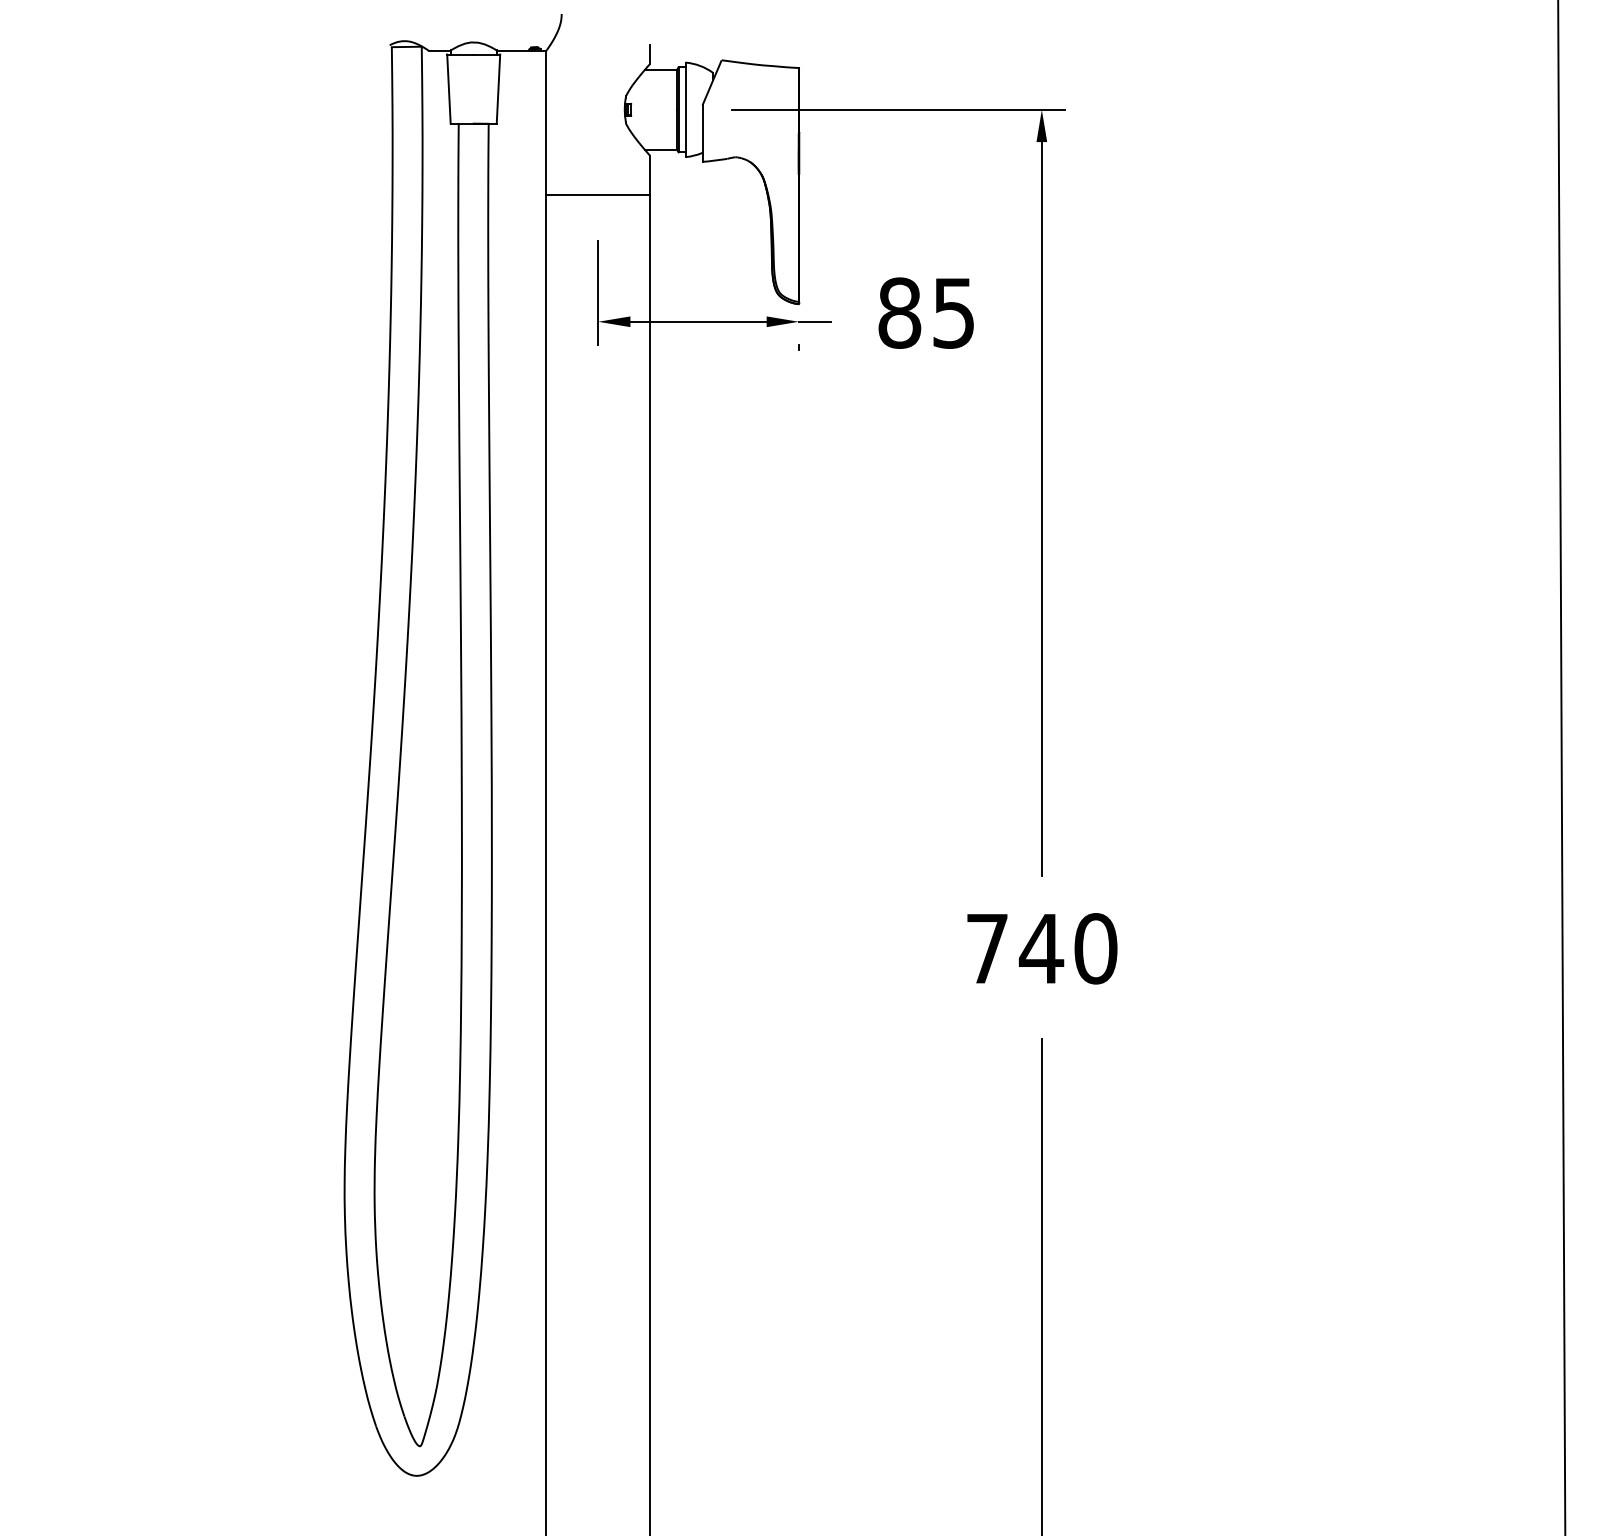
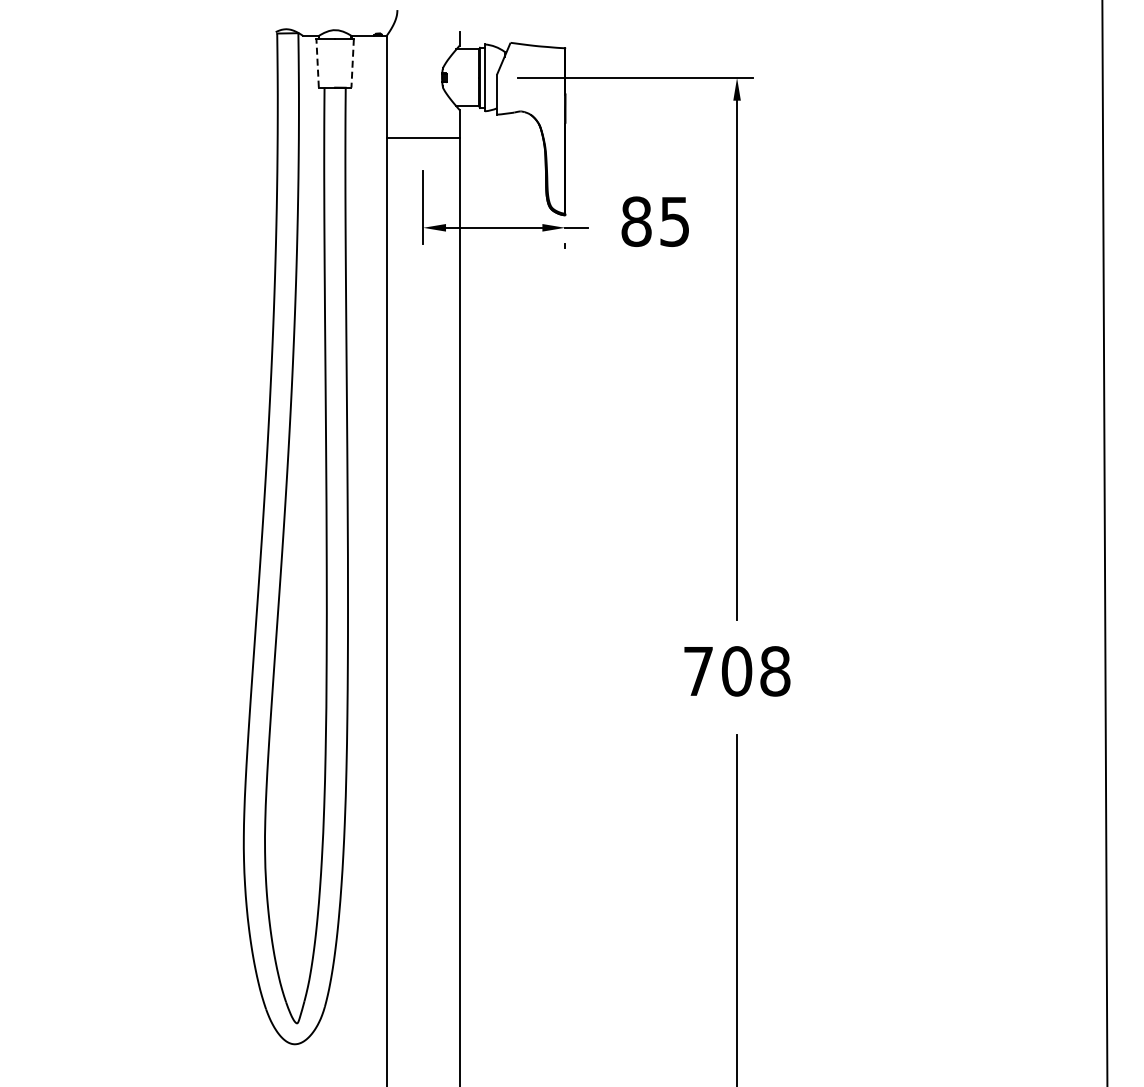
line: (448, 88) -> (317, 62), solid -> dashed
line: (498, 89) -> (352, 63), solid -> dashed
text: (1067, 948) -> (755, 671), 740 -> 708

